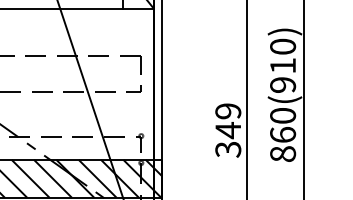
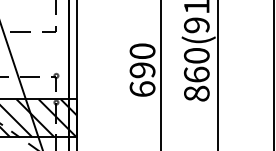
text: (228, 130) -> (142, 70), 349 -> 690

